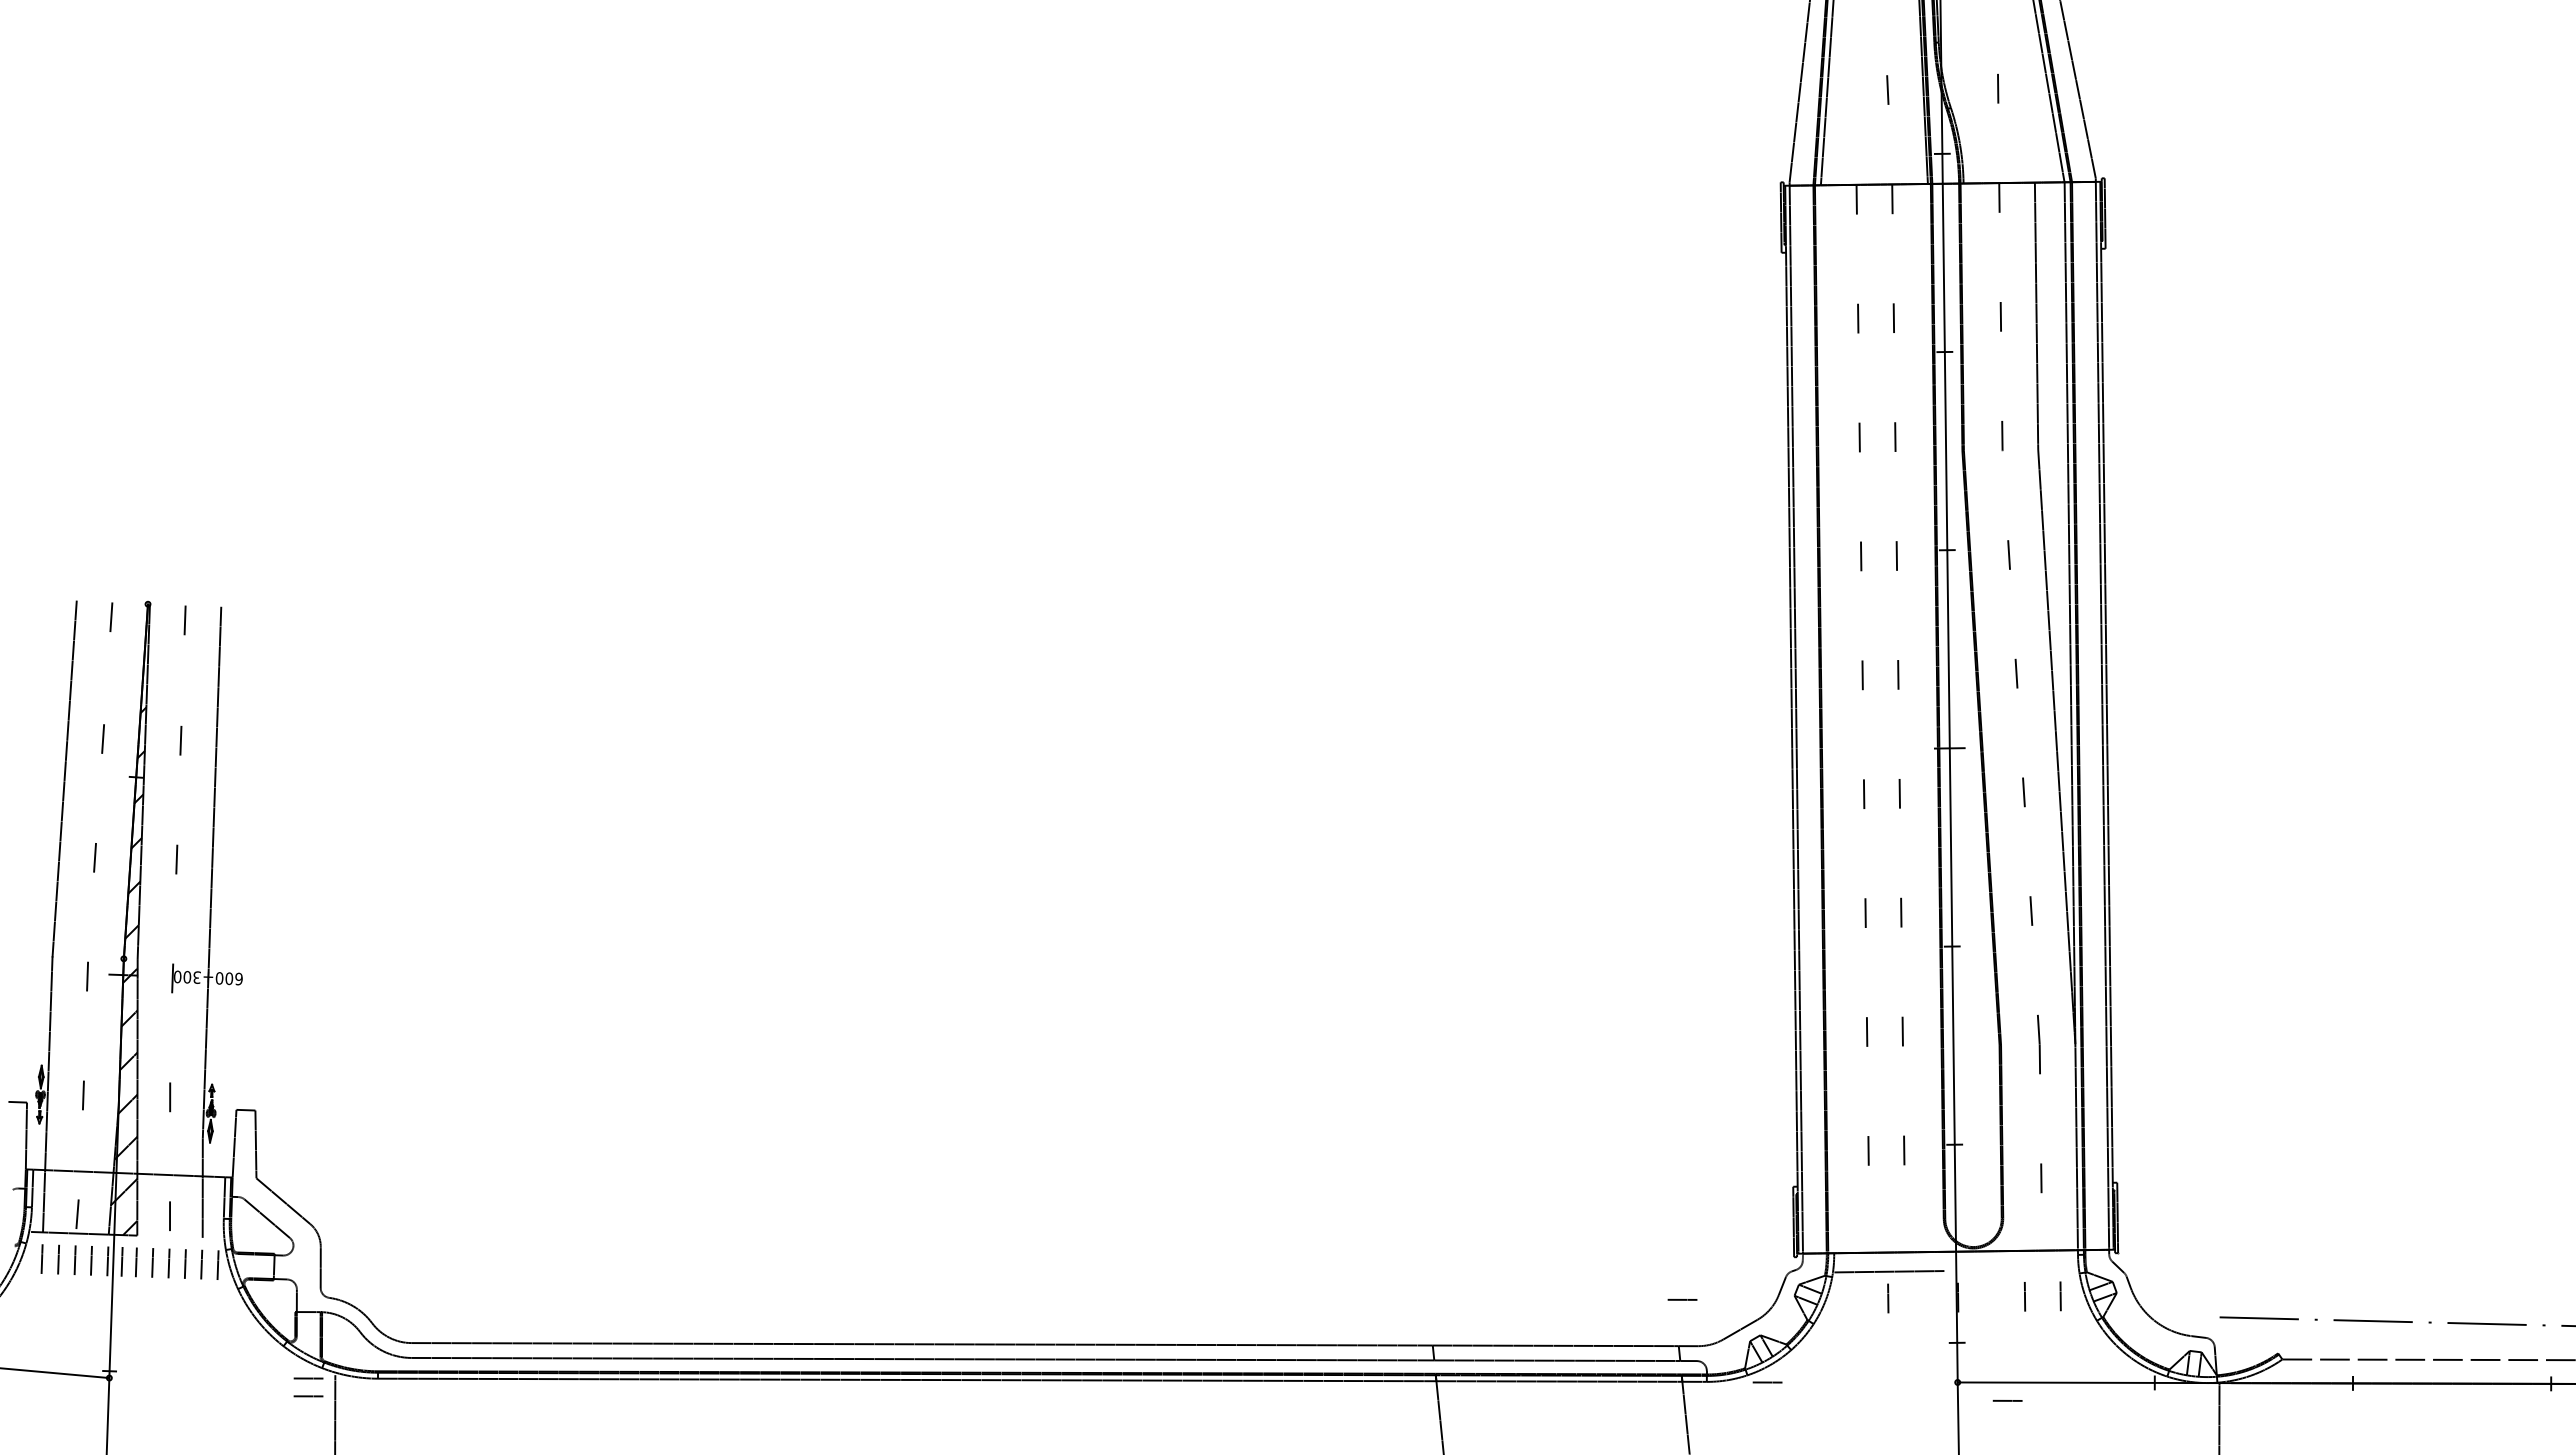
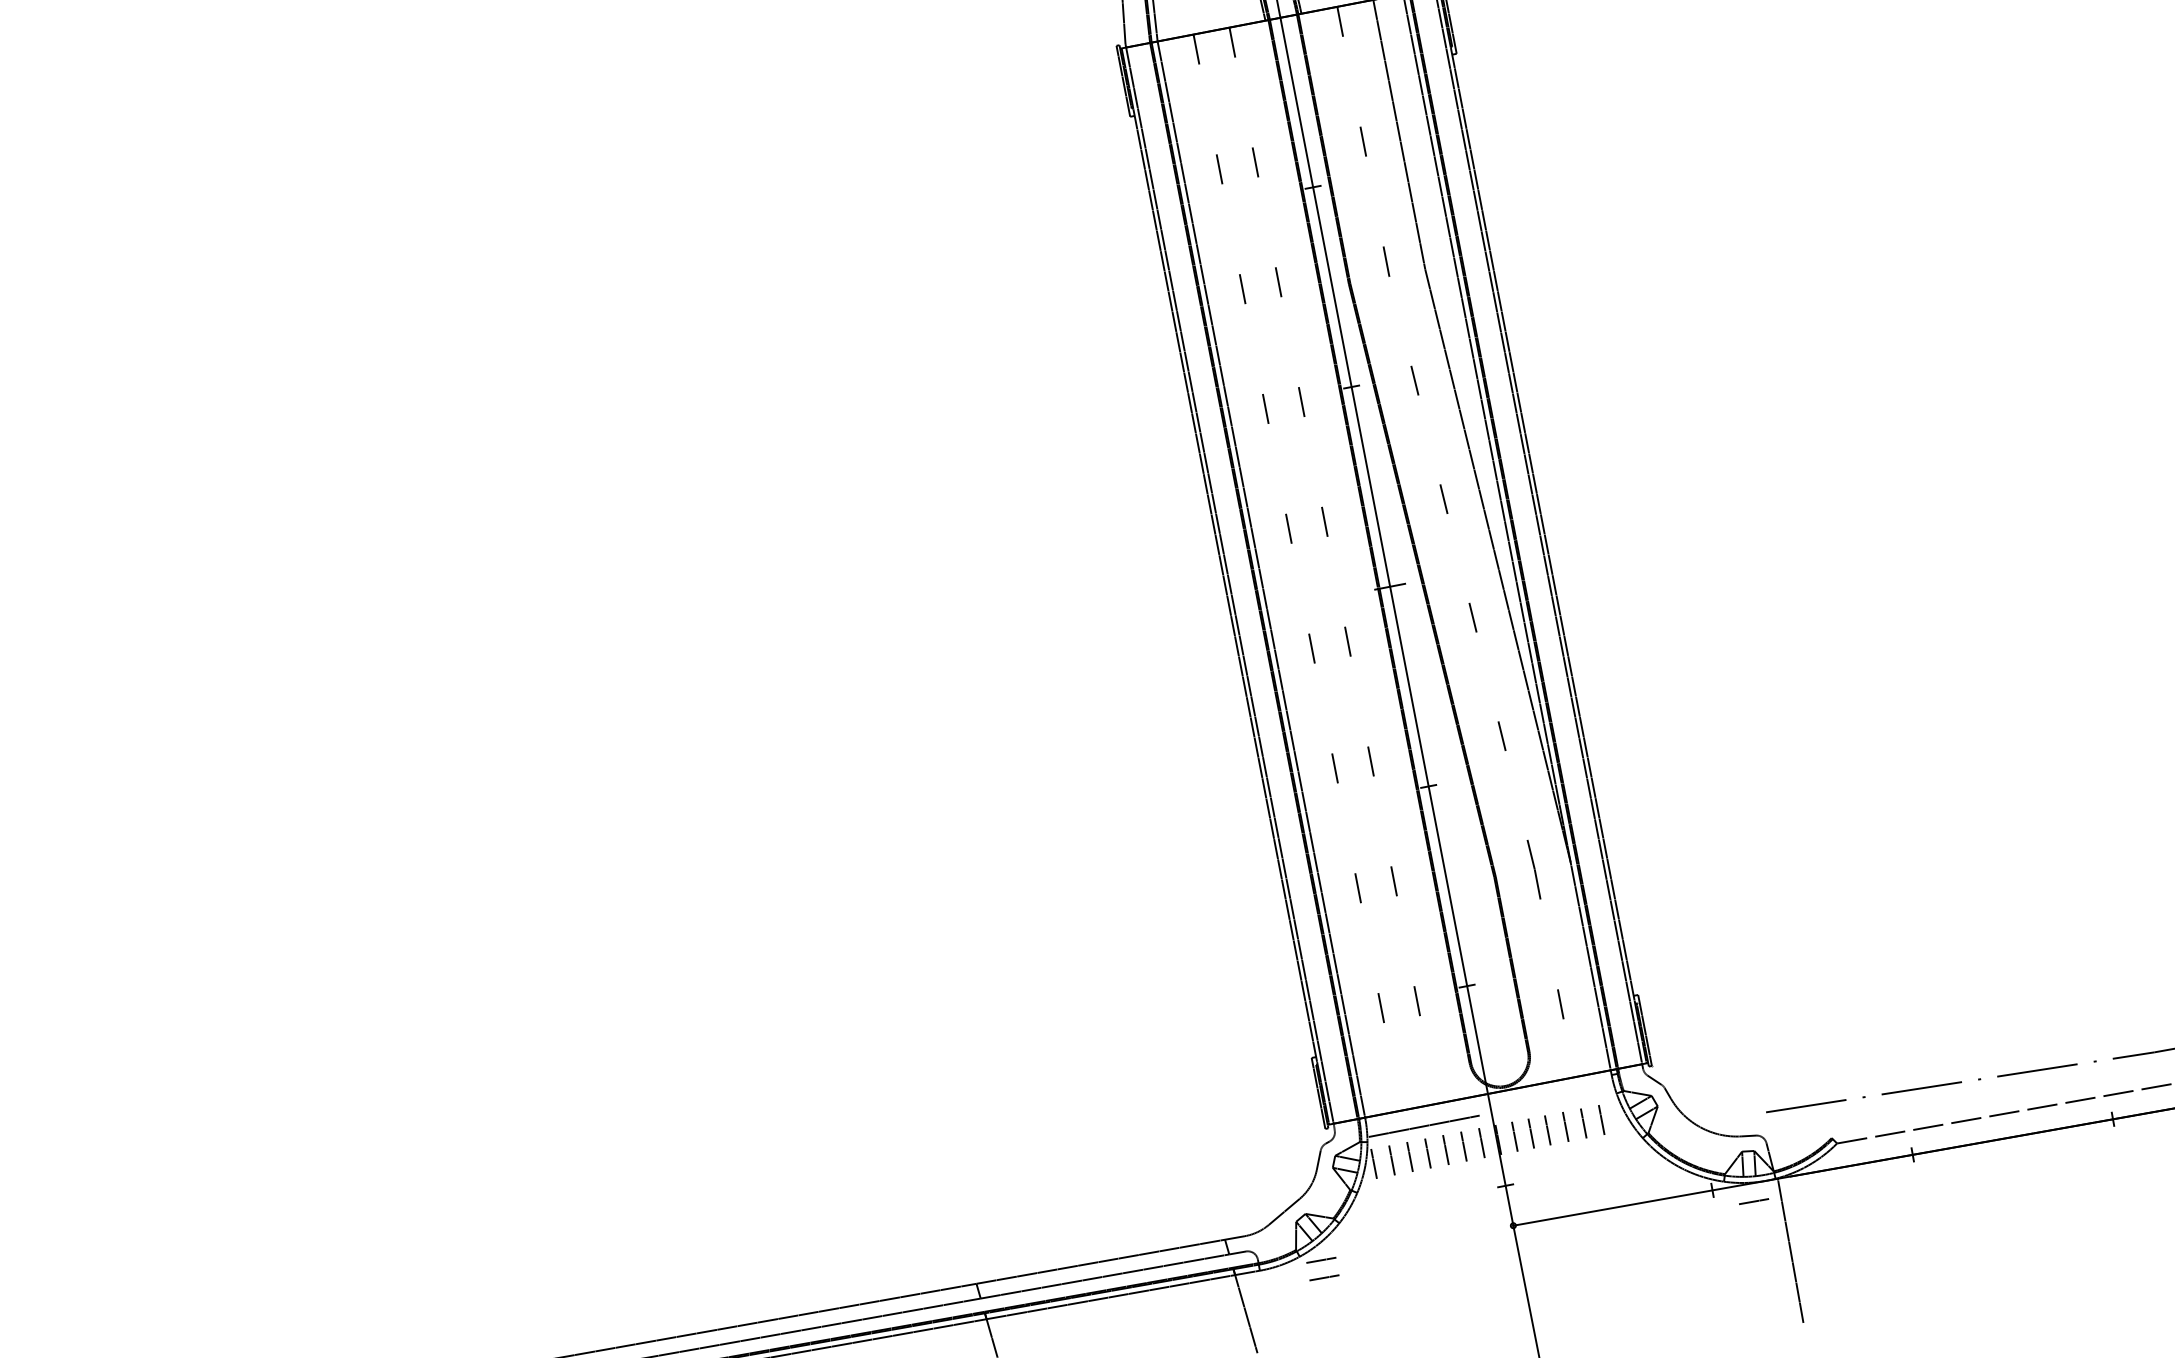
line: (1827, 719) -> (1261, 579), added
line: (2006, 1296) -> (1547, 1130), added
line: (2042, 1296) -> (1583, 1123), added
line: (1923, 1297) -> (1463, 1146), added
line: (1941, 1297) -> (1481, 1142), added
line: (1974, 1297) -> (1514, 1136), added
line: (1990, 1297) -> (1531, 1133), added
line: (1852, 1298) -> (1391, 1160), added
line: (1870, 1298) -> (1410, 1156), added
line: (1905, 1298) -> (1445, 1150), added
line: (1682, 1299) -> (1324, 1277), moved
line: (1834, 1299) -> (1373, 1164), added
line: (2007, 1400) -> (1753, 1201), moved

